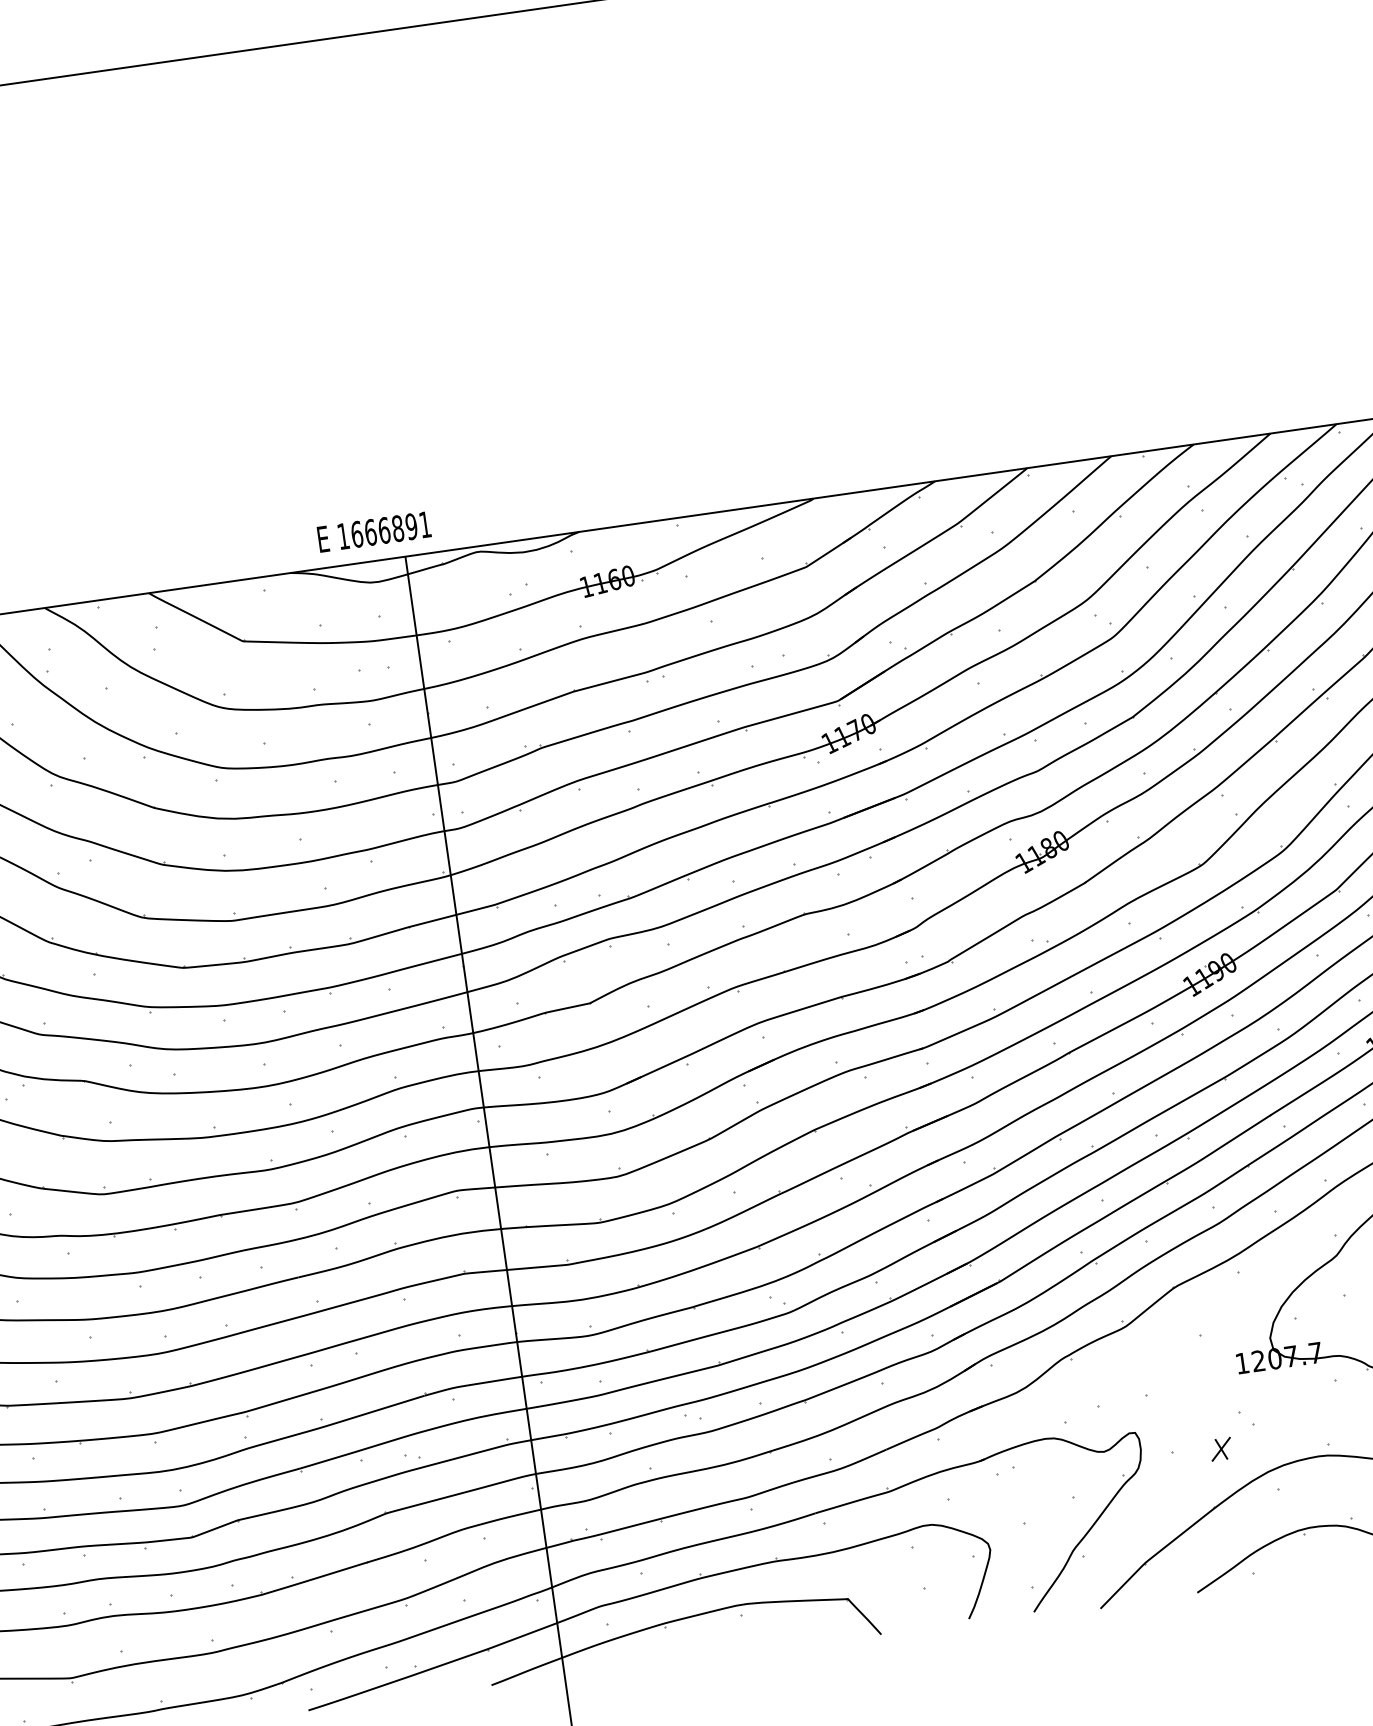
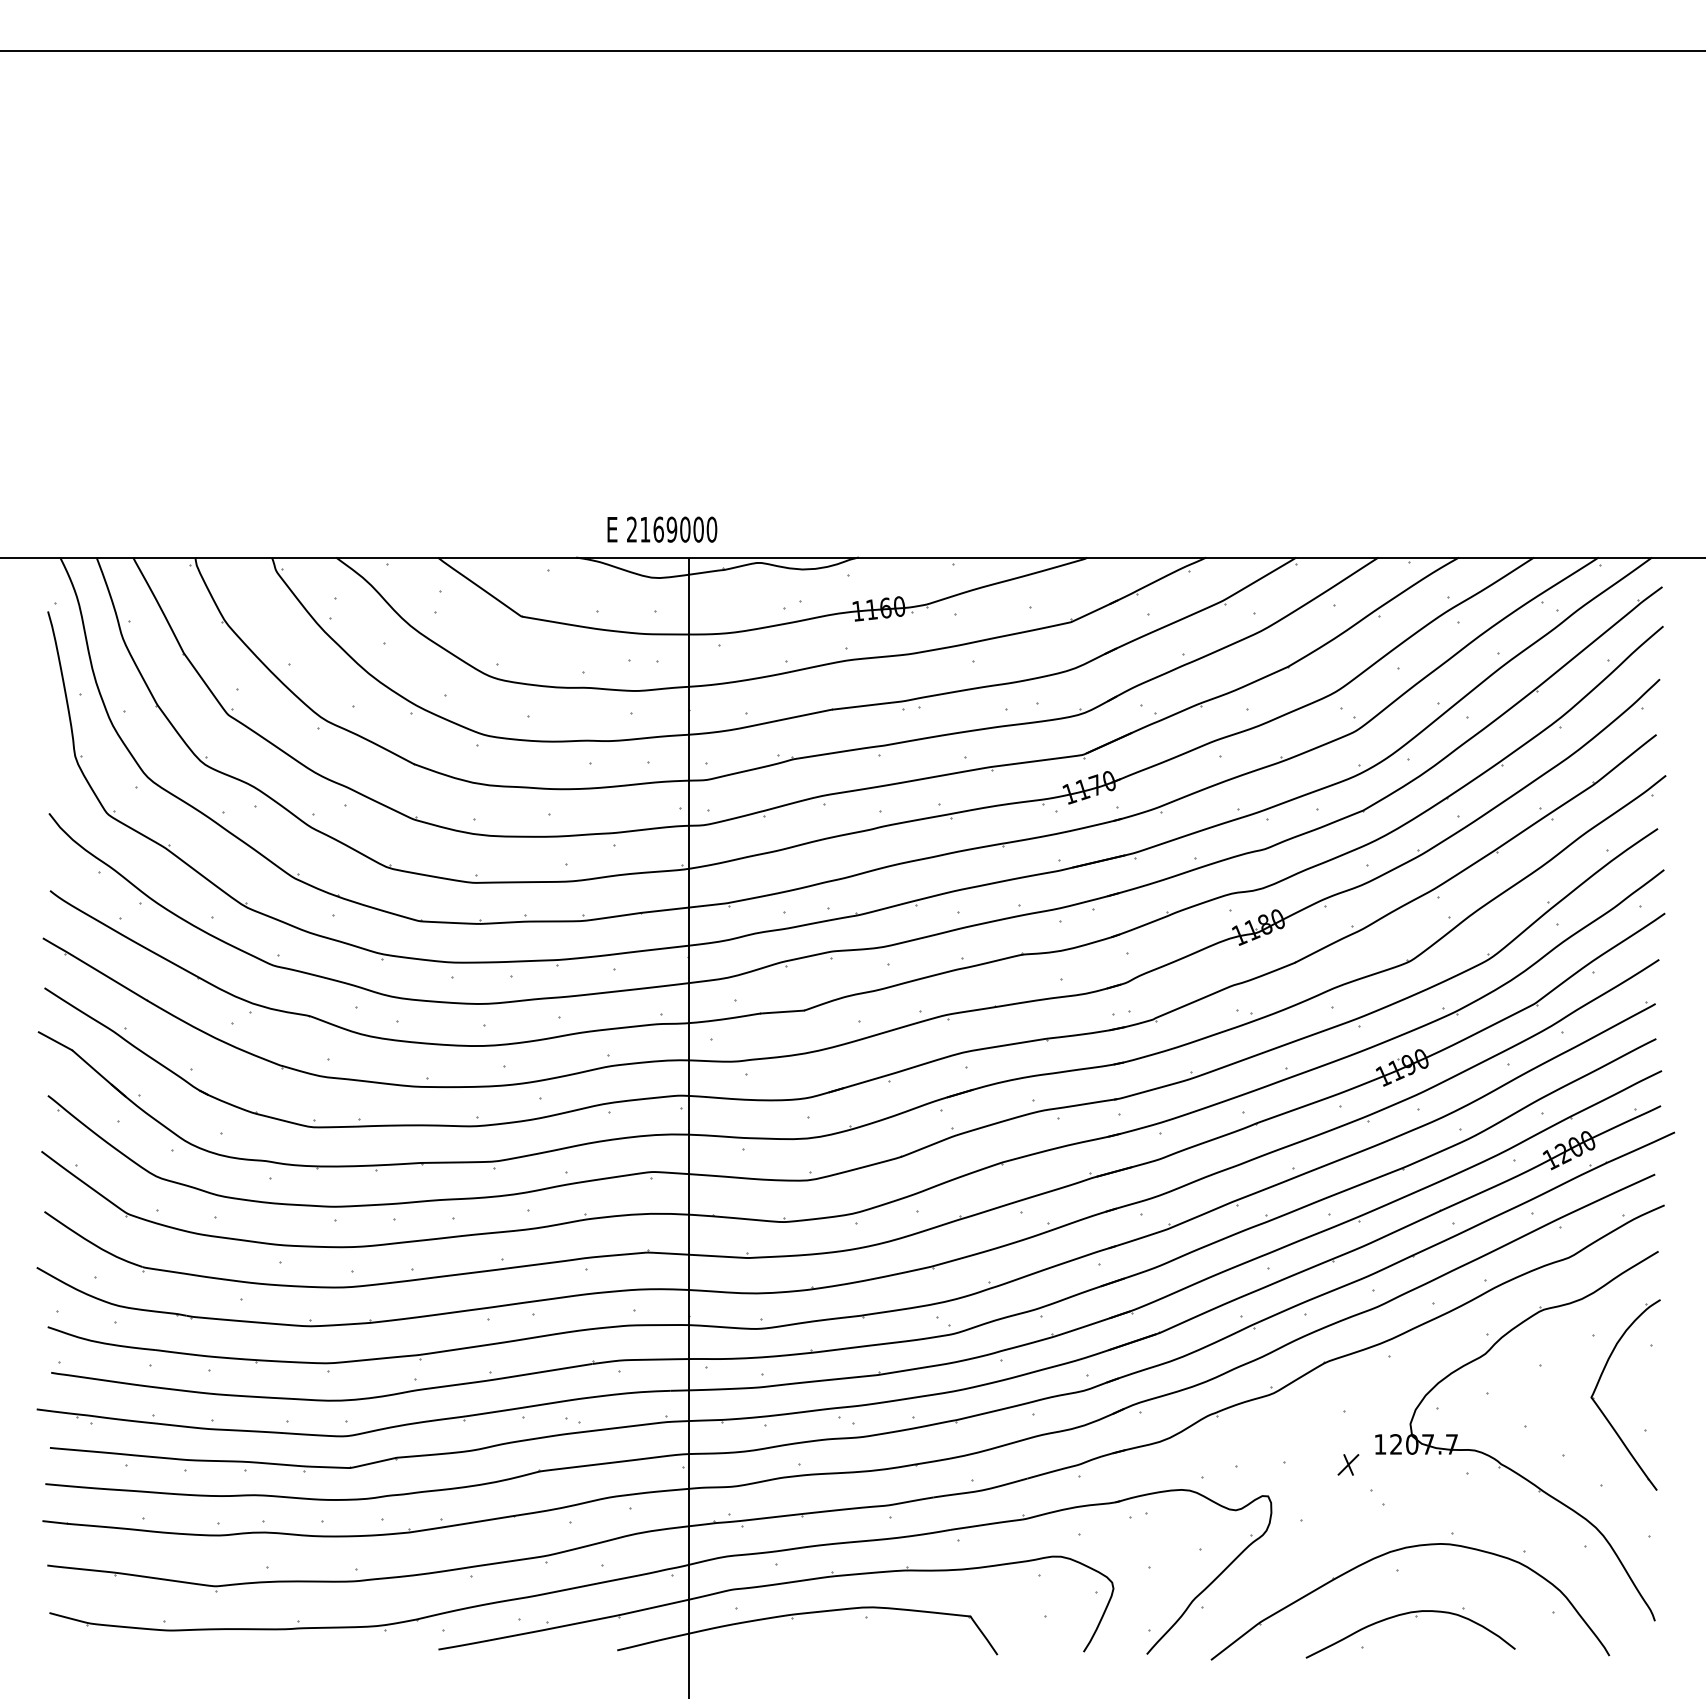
text: (384, 530) -> (672, 529), 1666891 -> 2169000
part: (1221, 1448) -> (1348, 1464), moved

